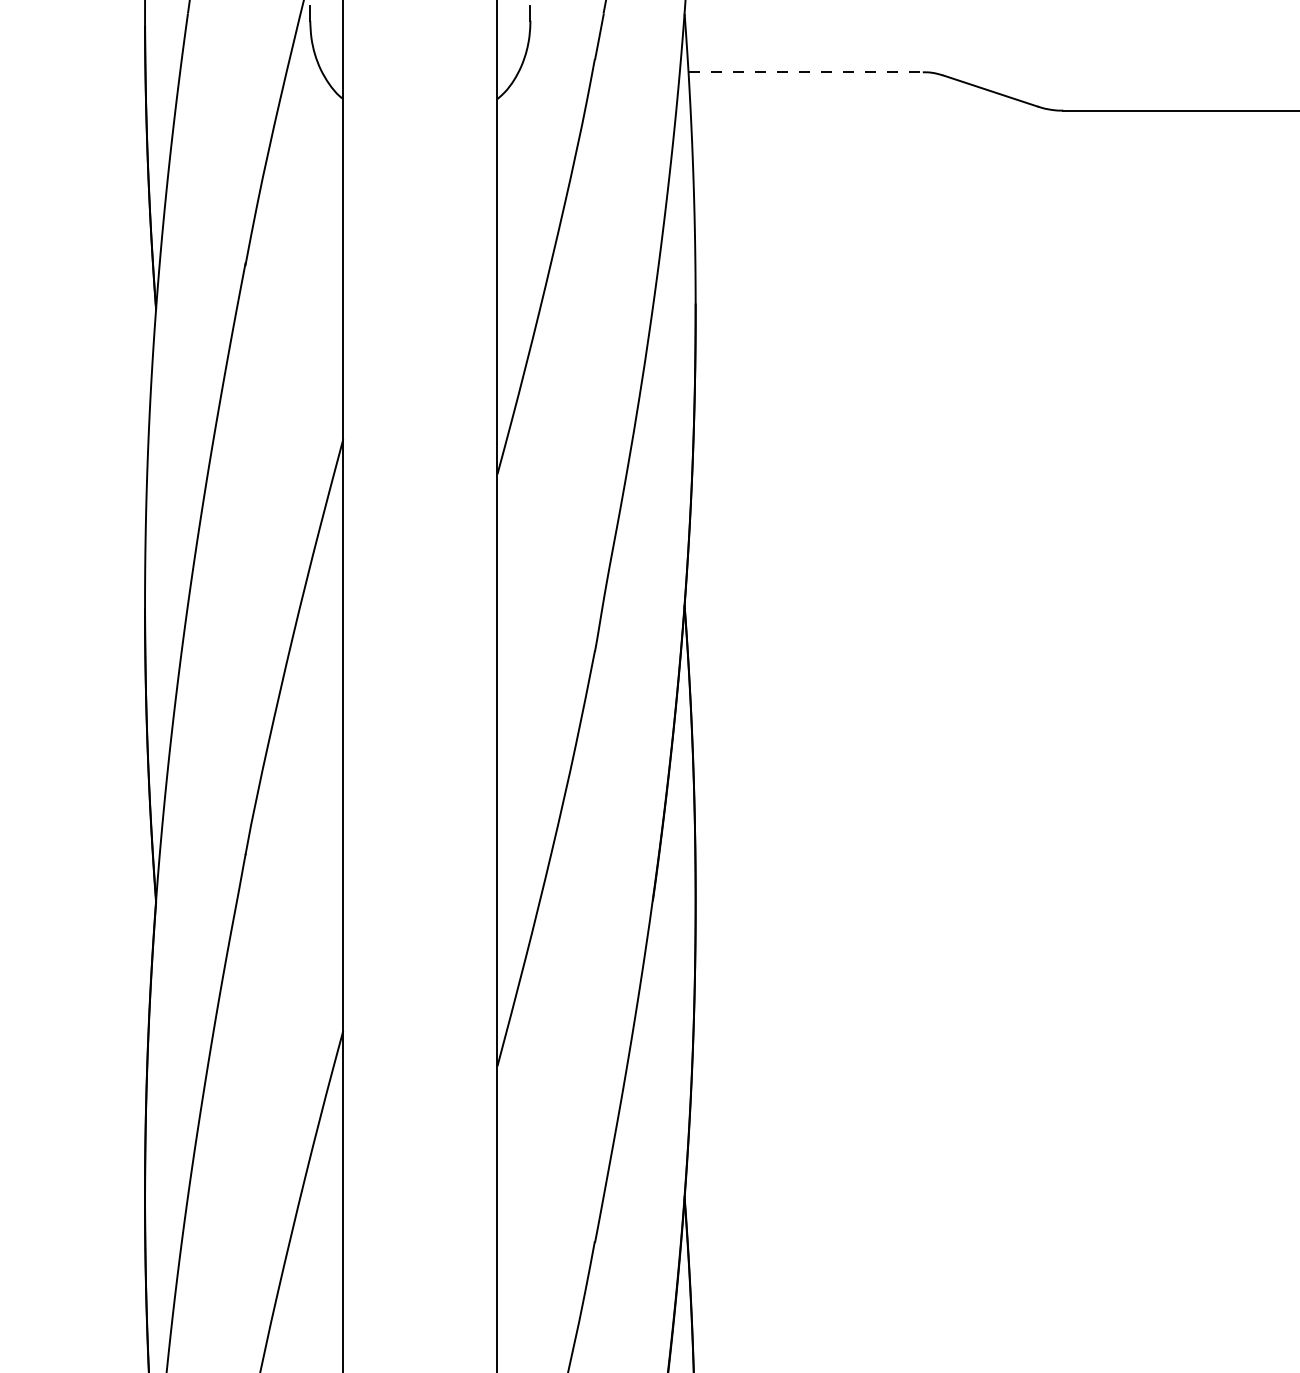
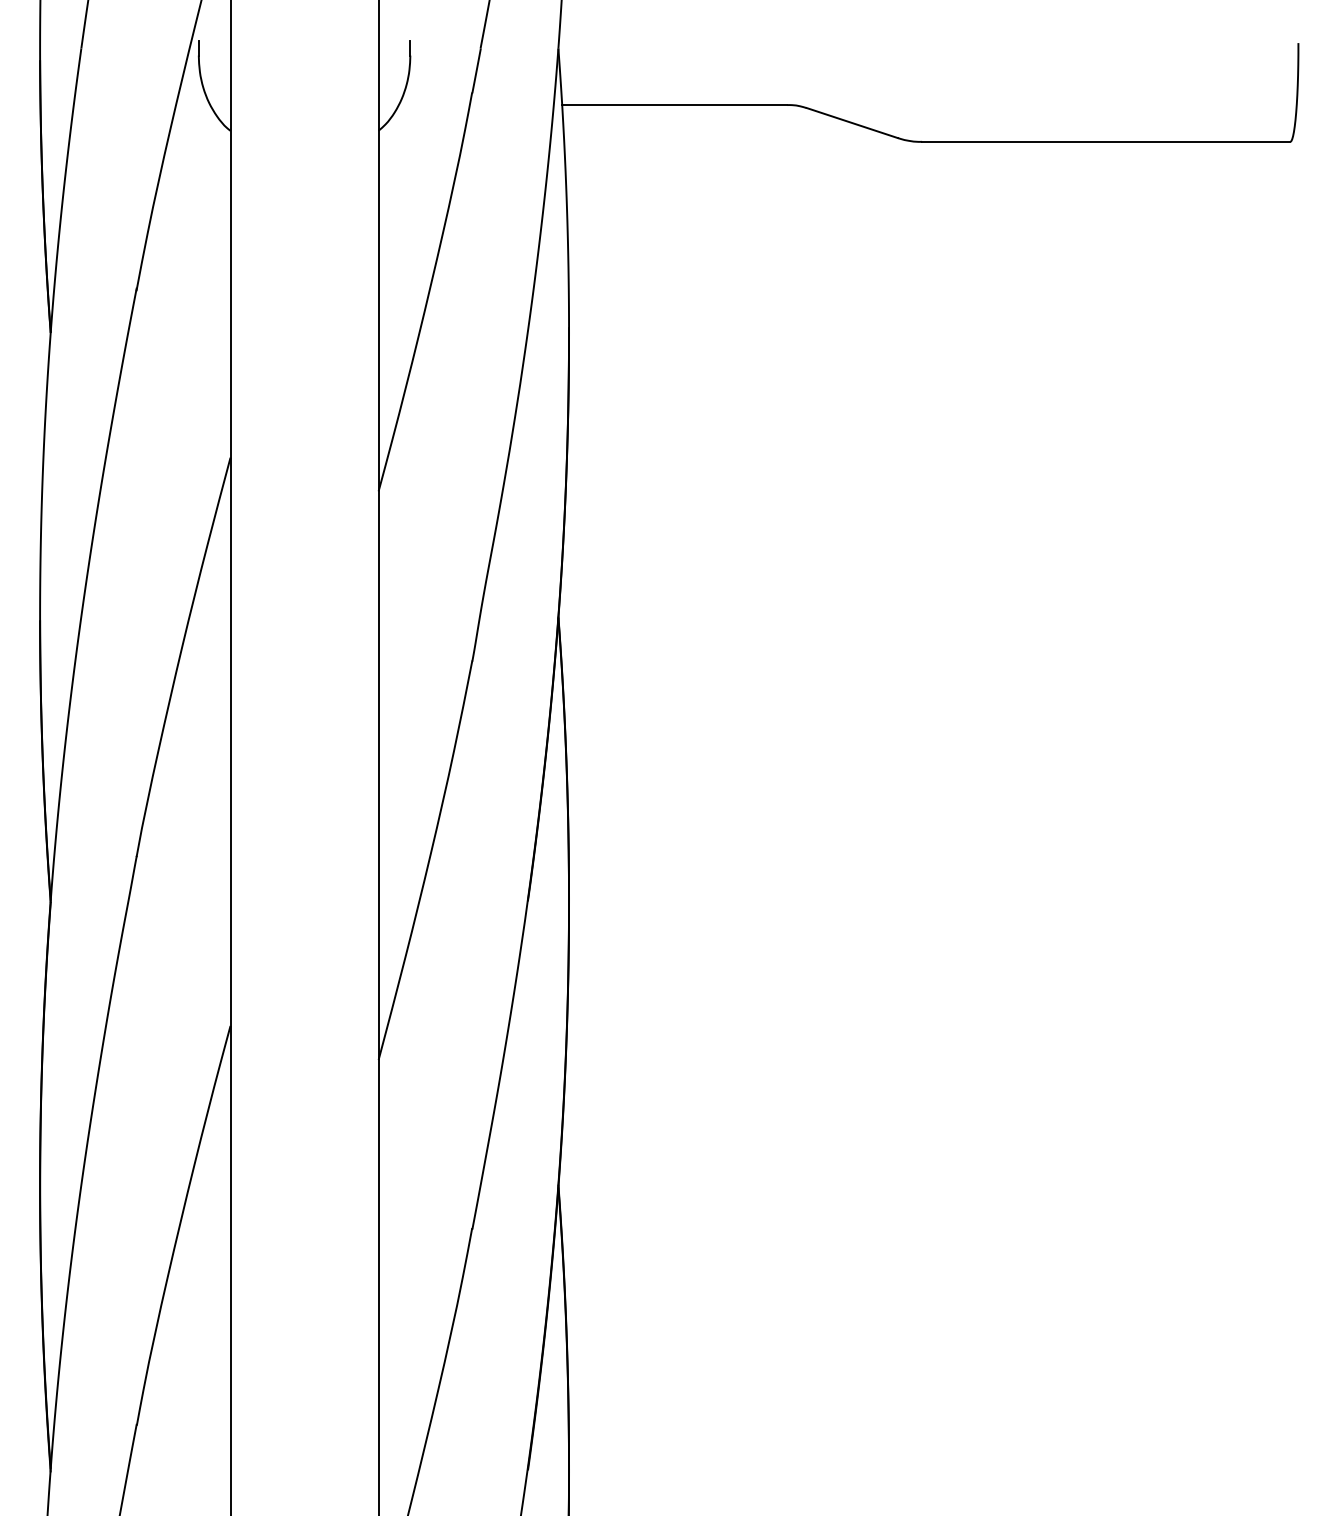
line: (805, 71) -> (674, 104), dashed -> solid

